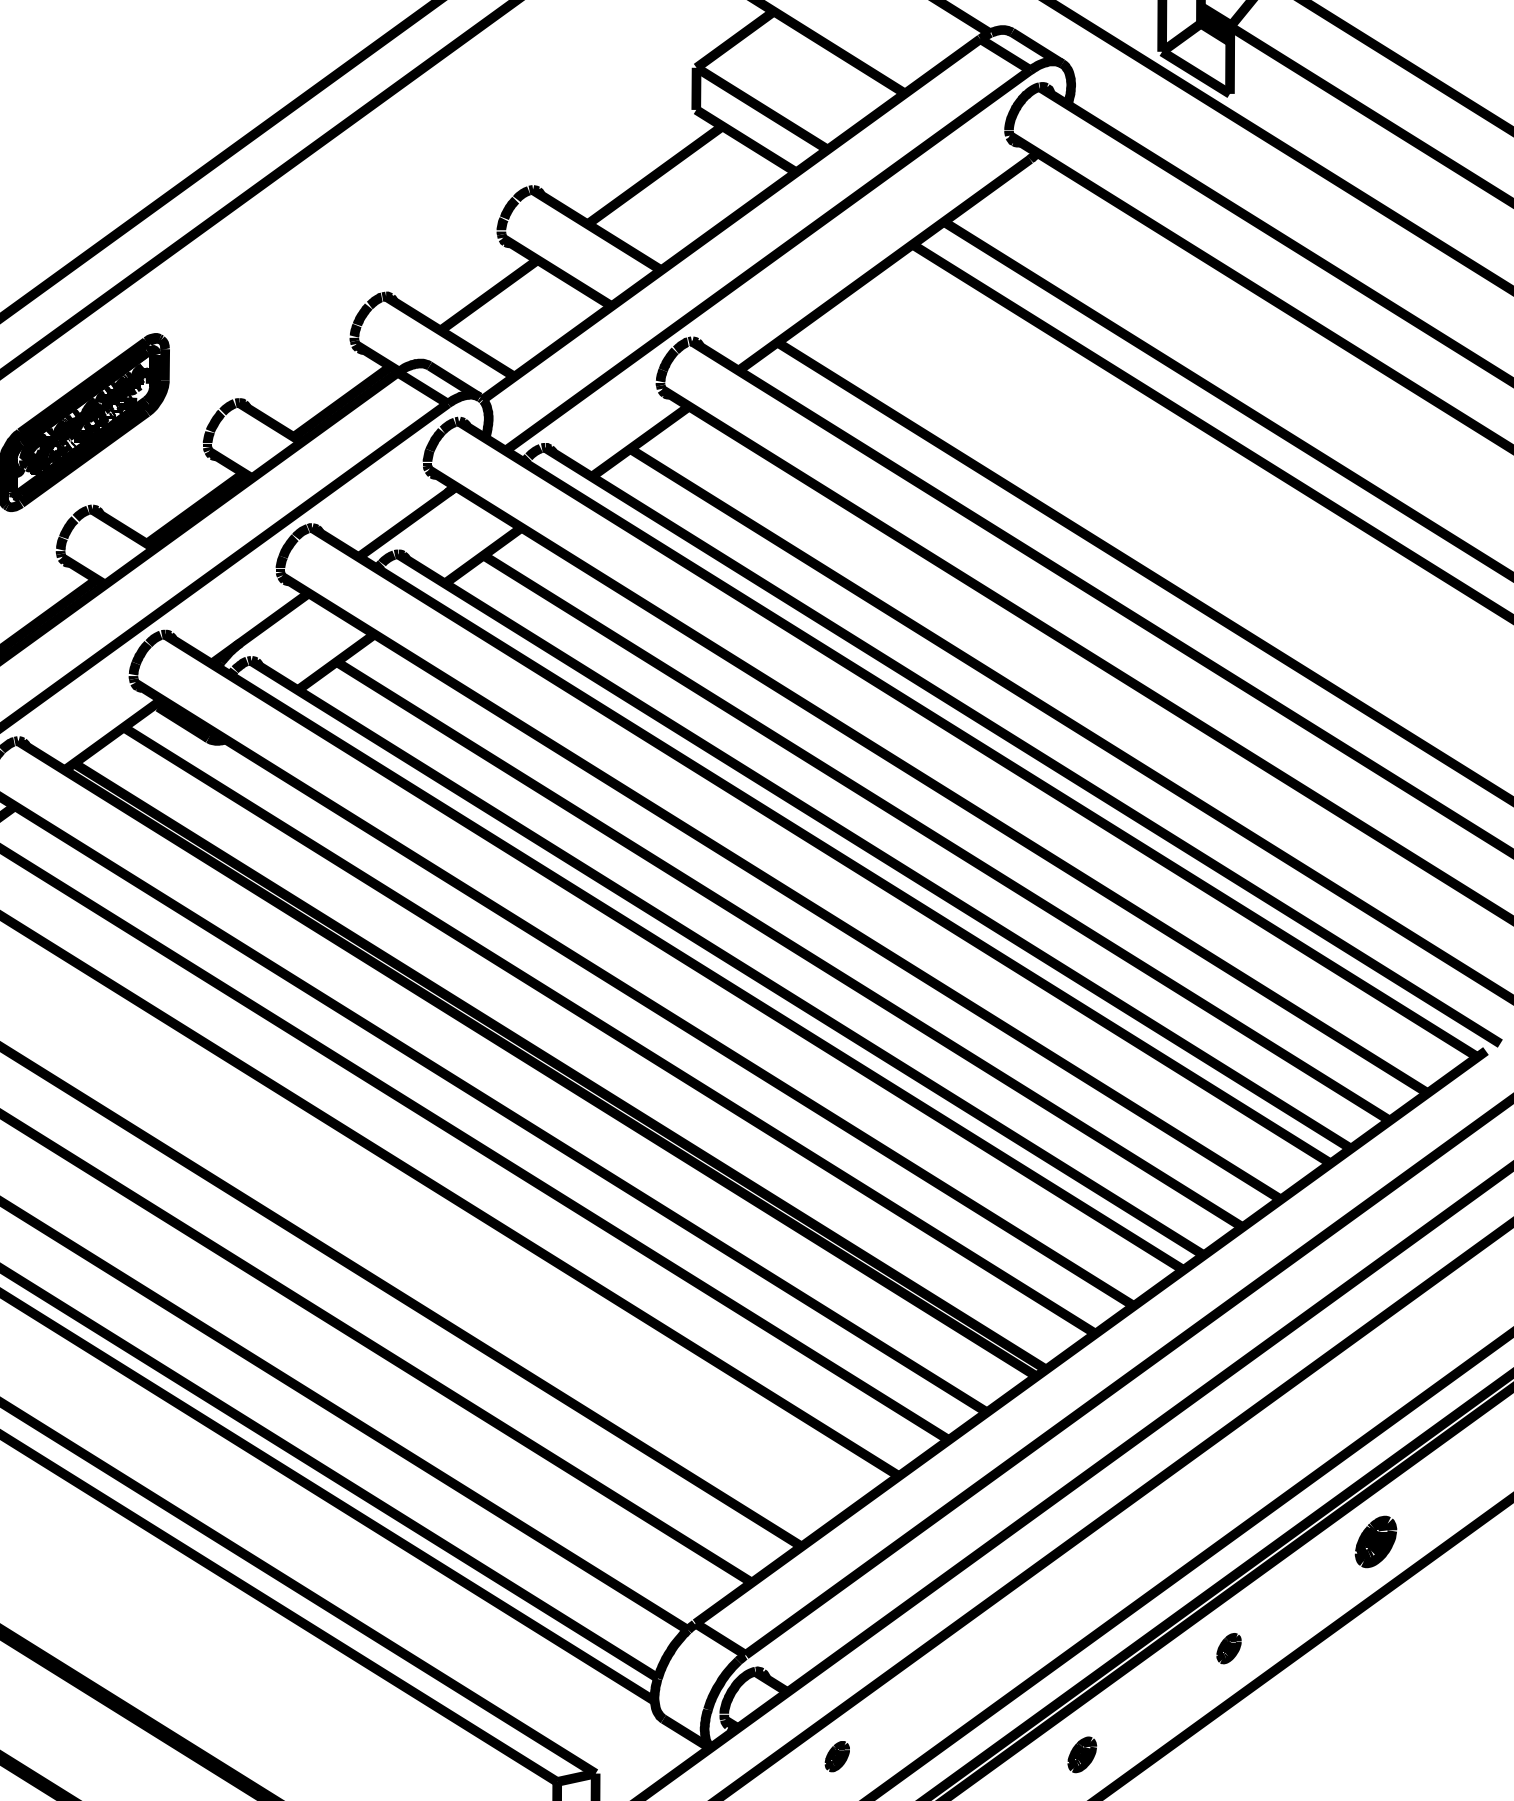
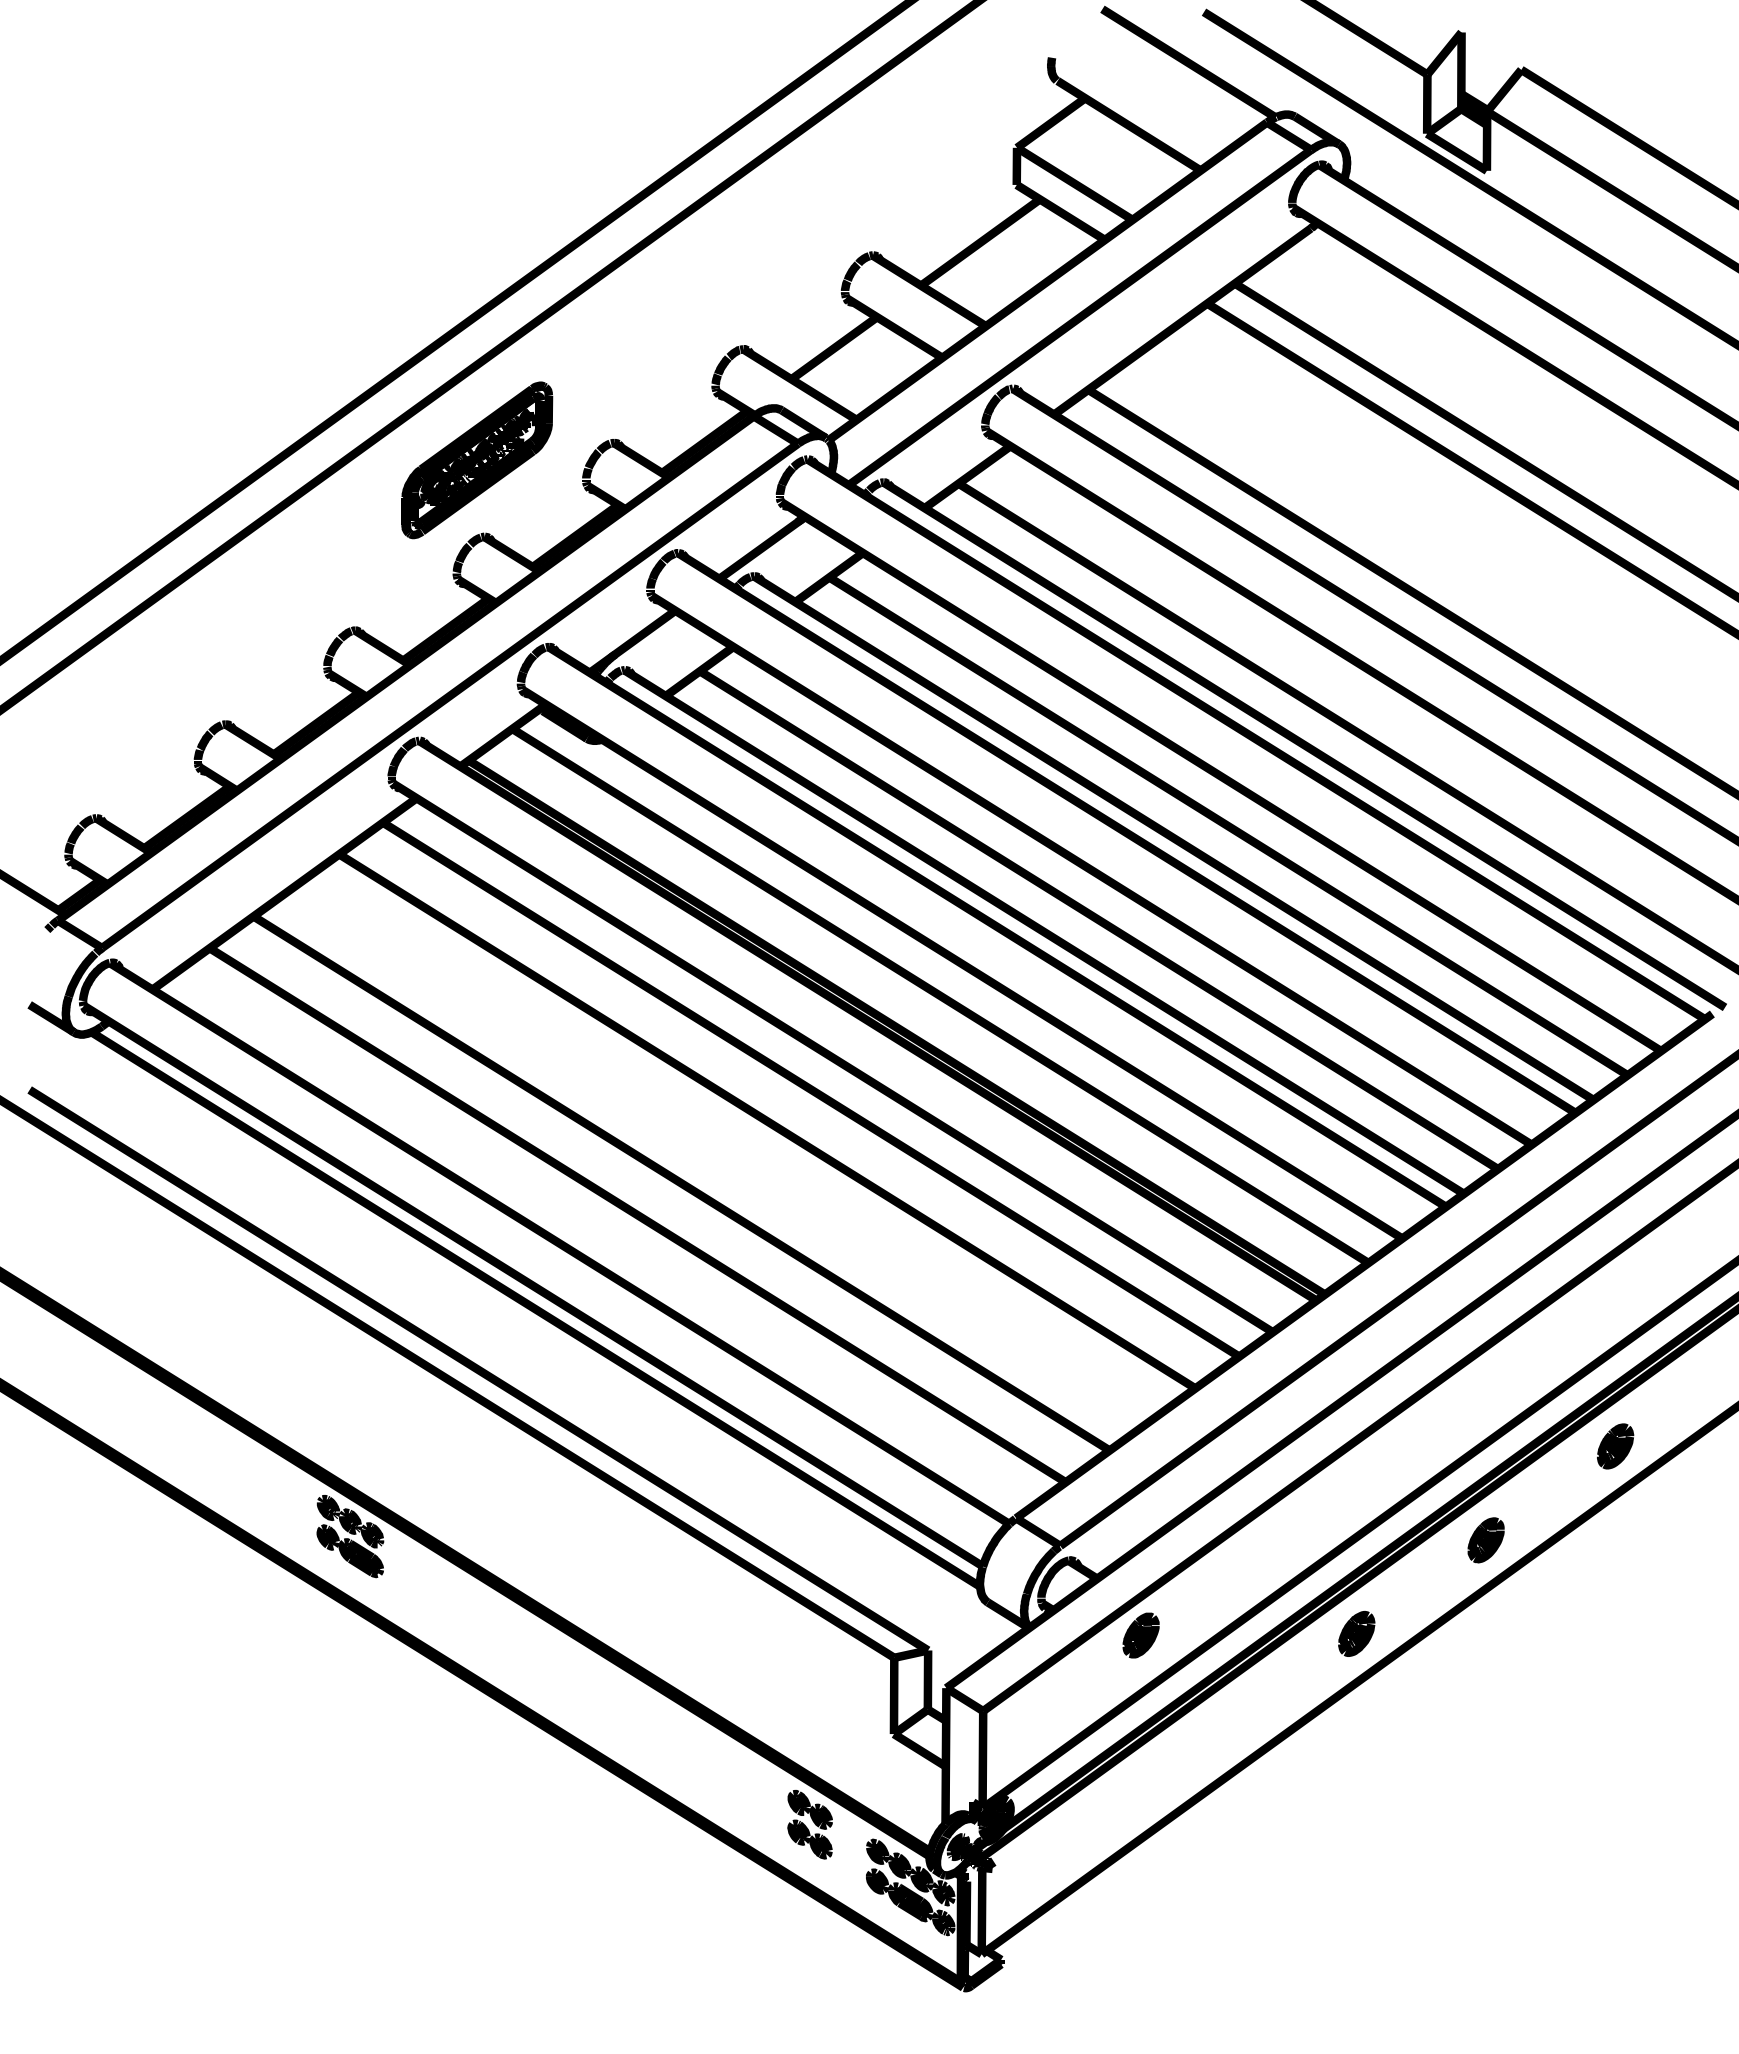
part: (1228, 1648) -> (1485, 1540), size x1.67
part: (1081, 1754) -> (1356, 1633), size x1.43
part: (836, 1756) -> (1140, 1635), size x1.67

